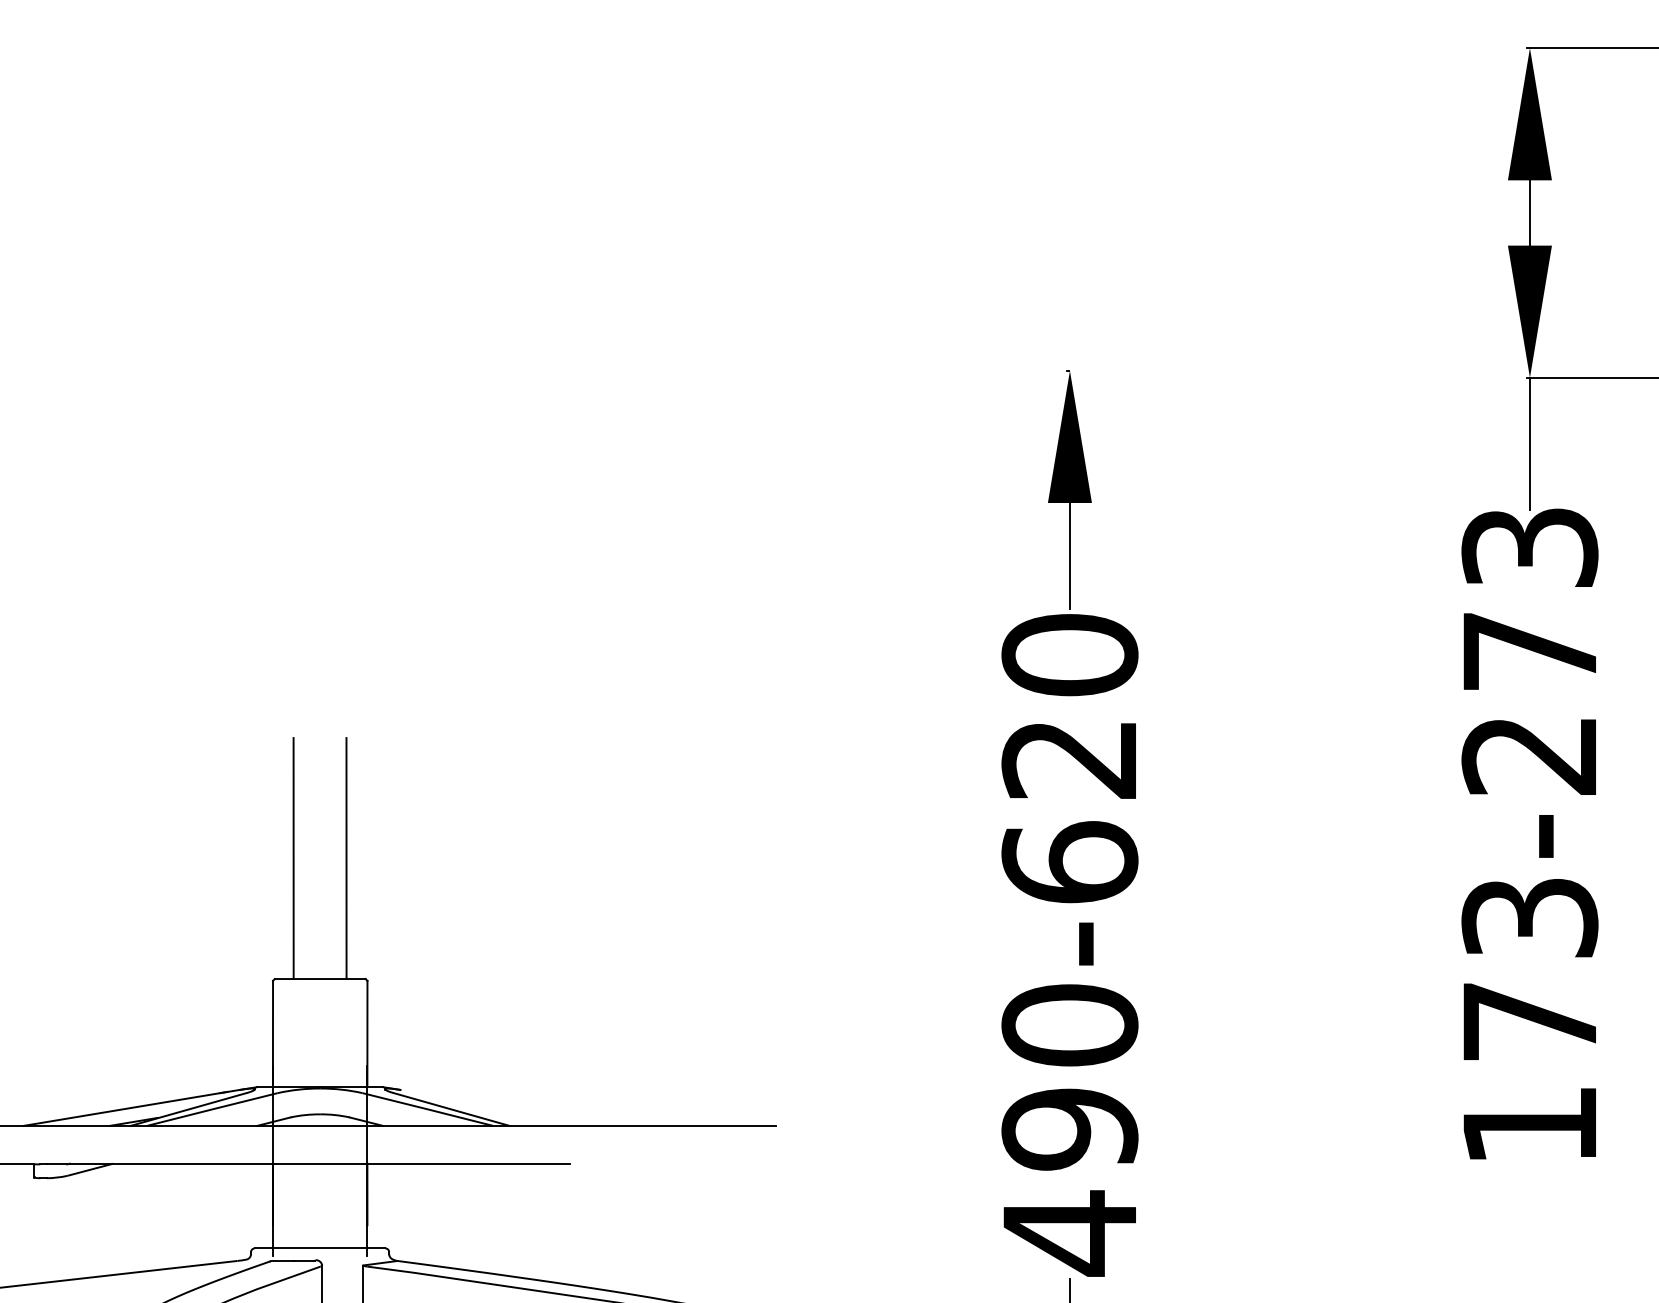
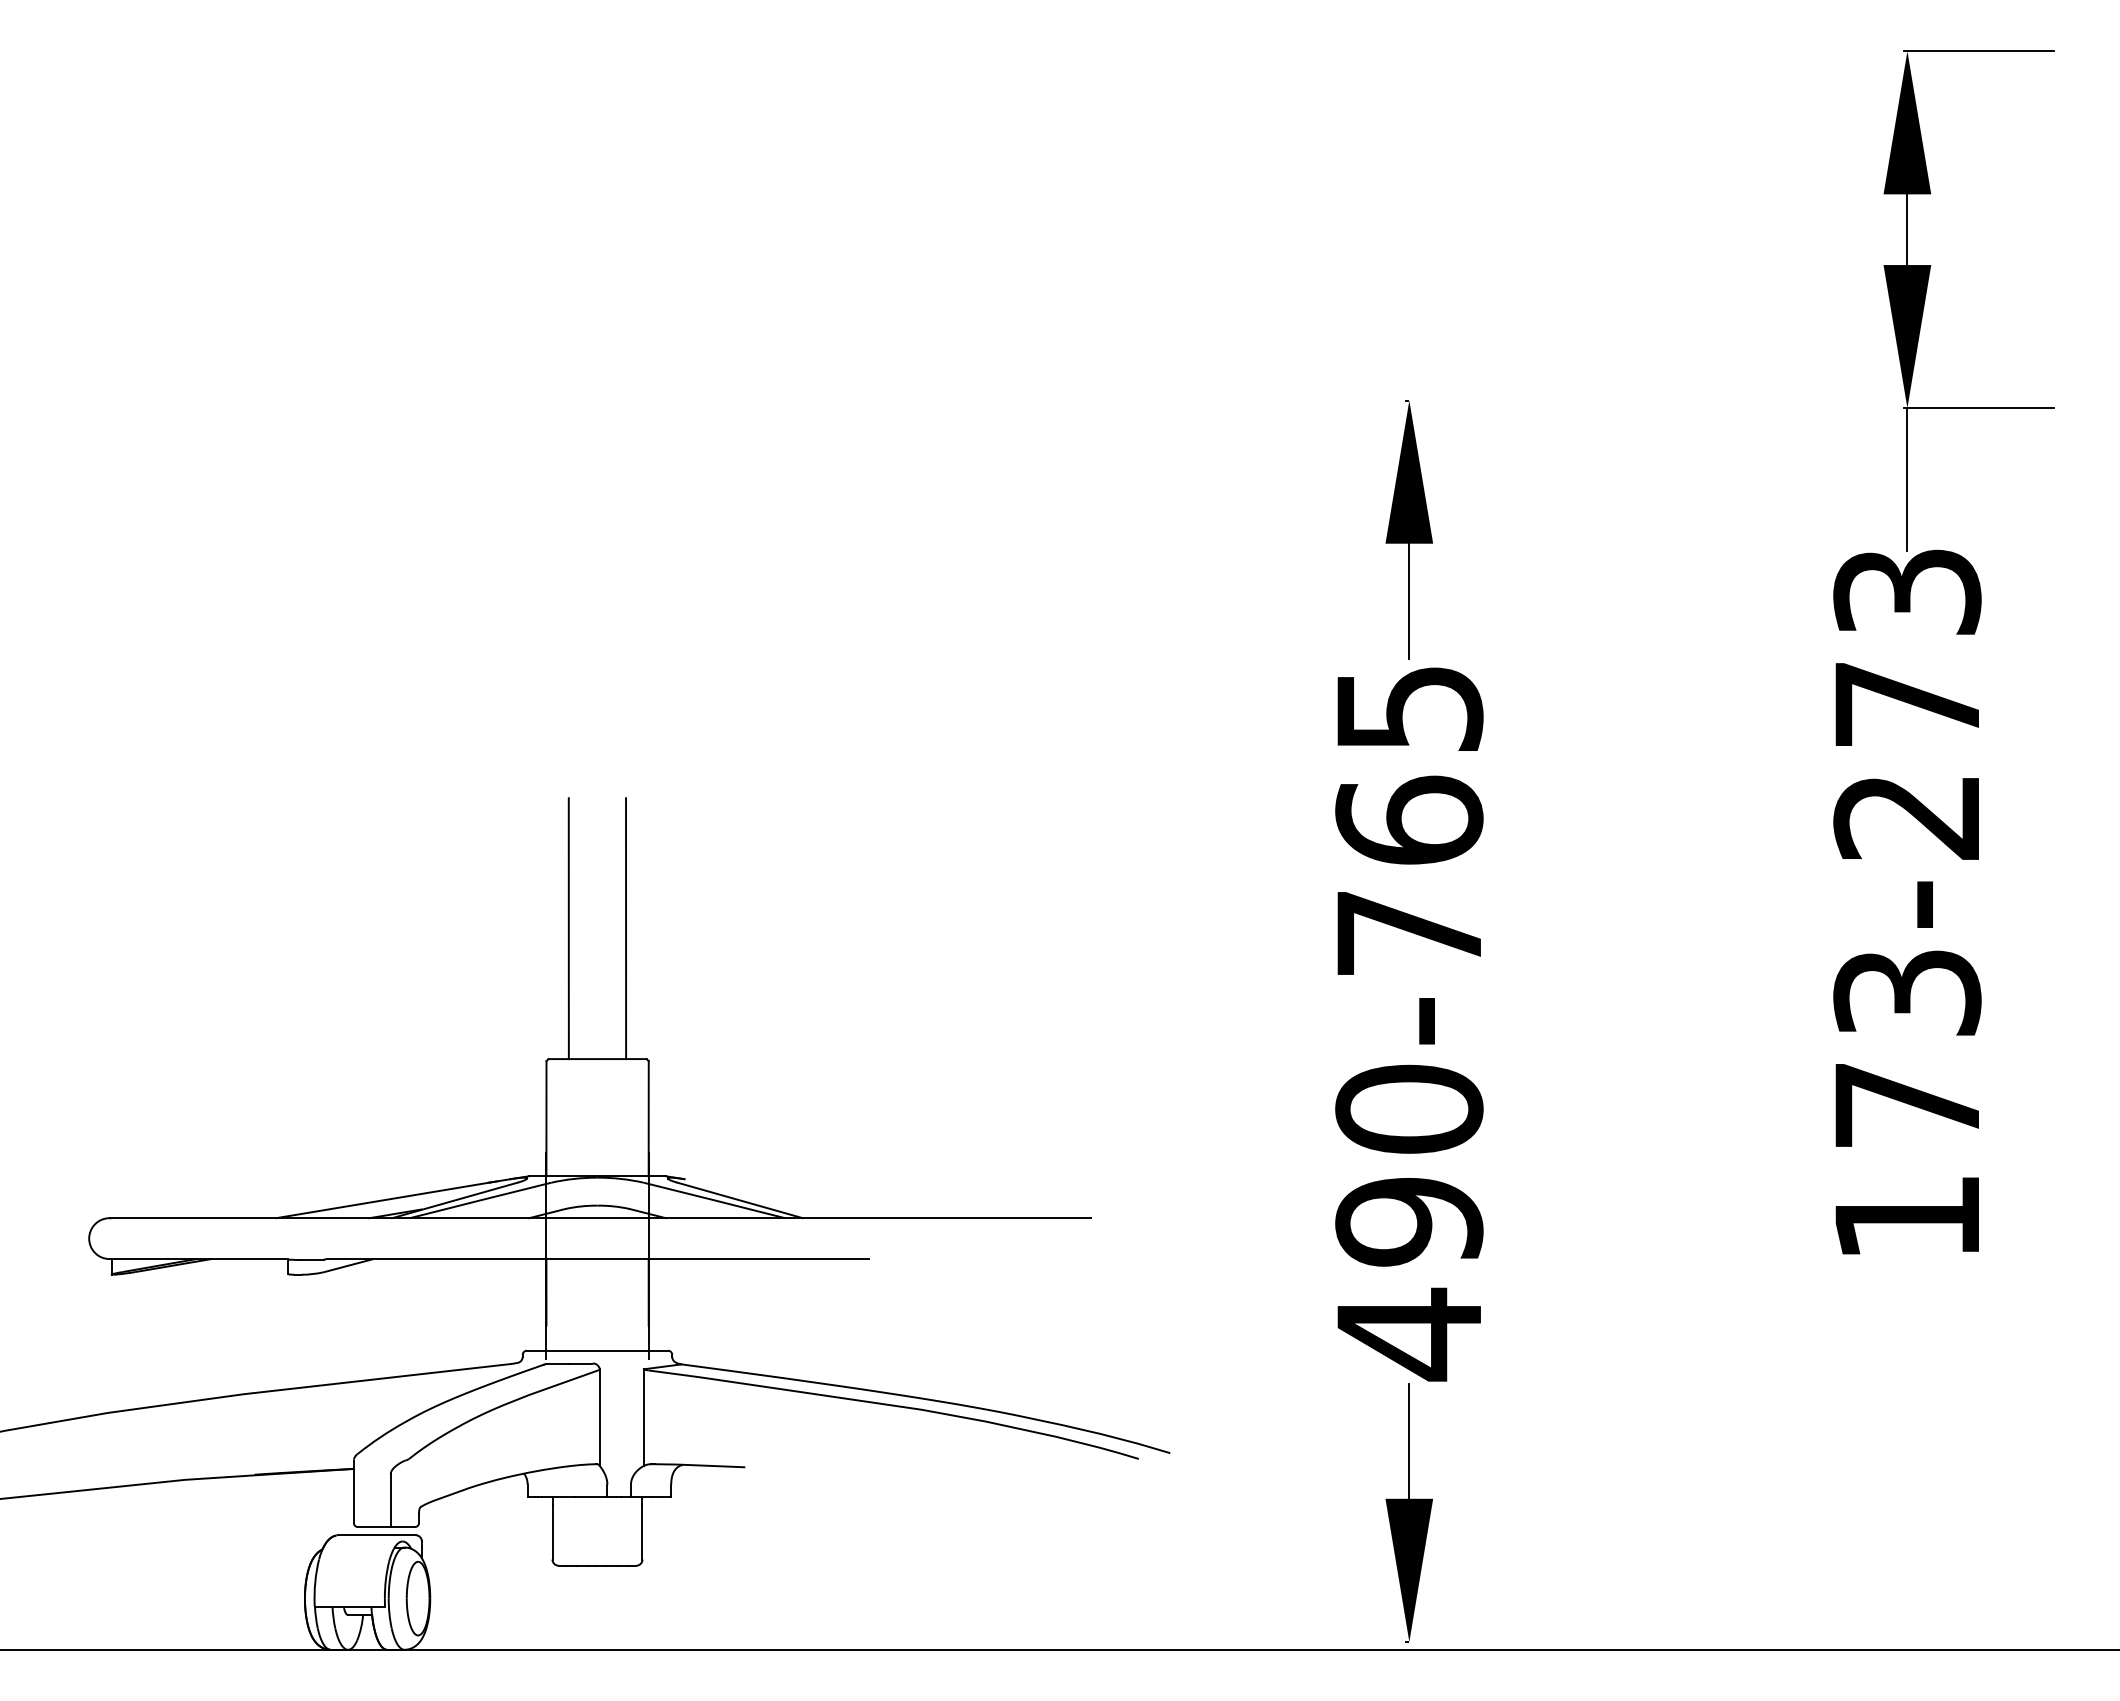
text: (1070, 758) -> (1409, 820), 490-620 -> 490-765

